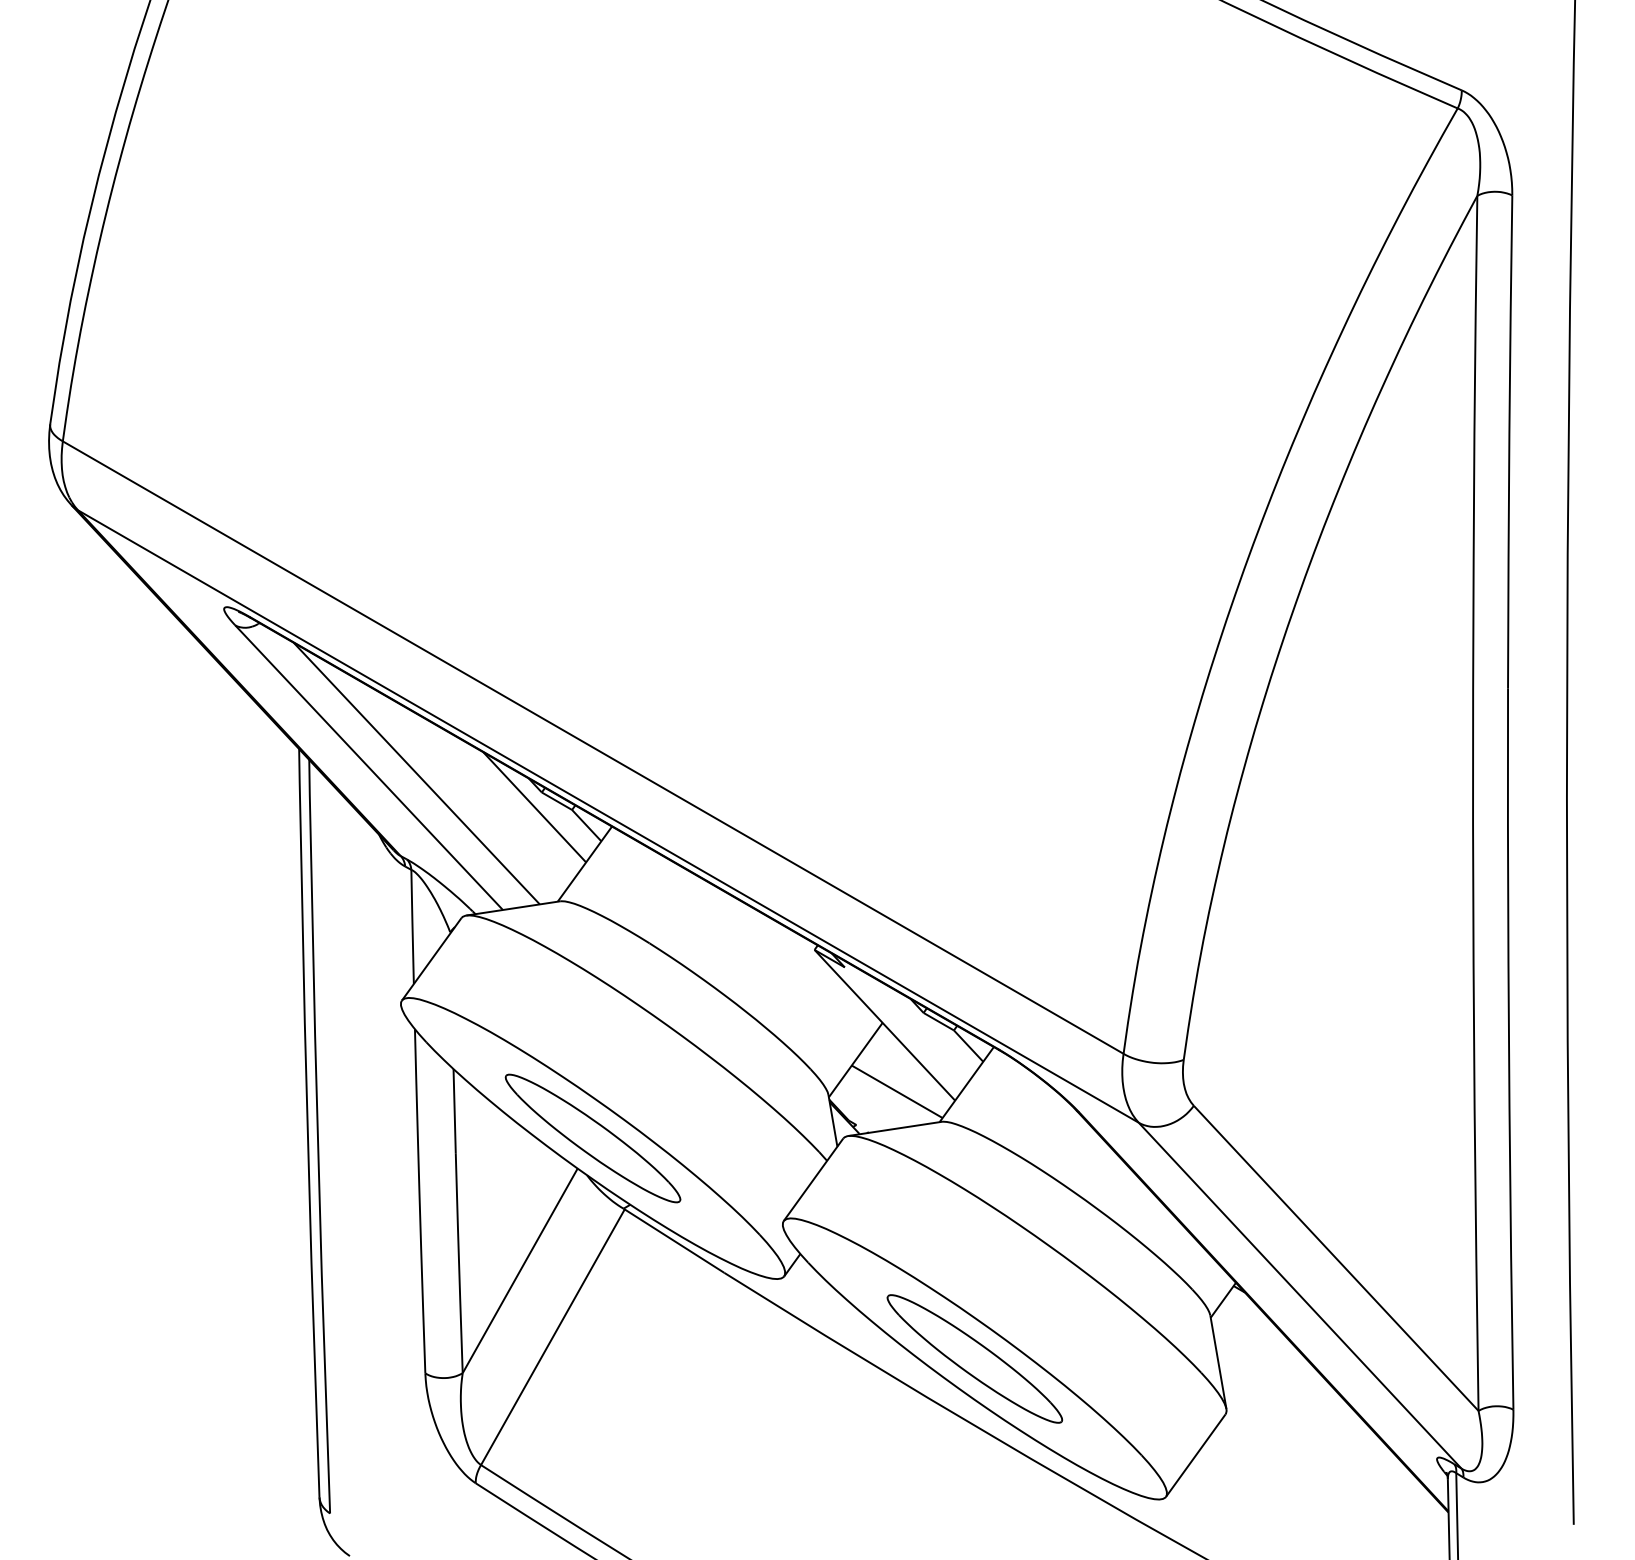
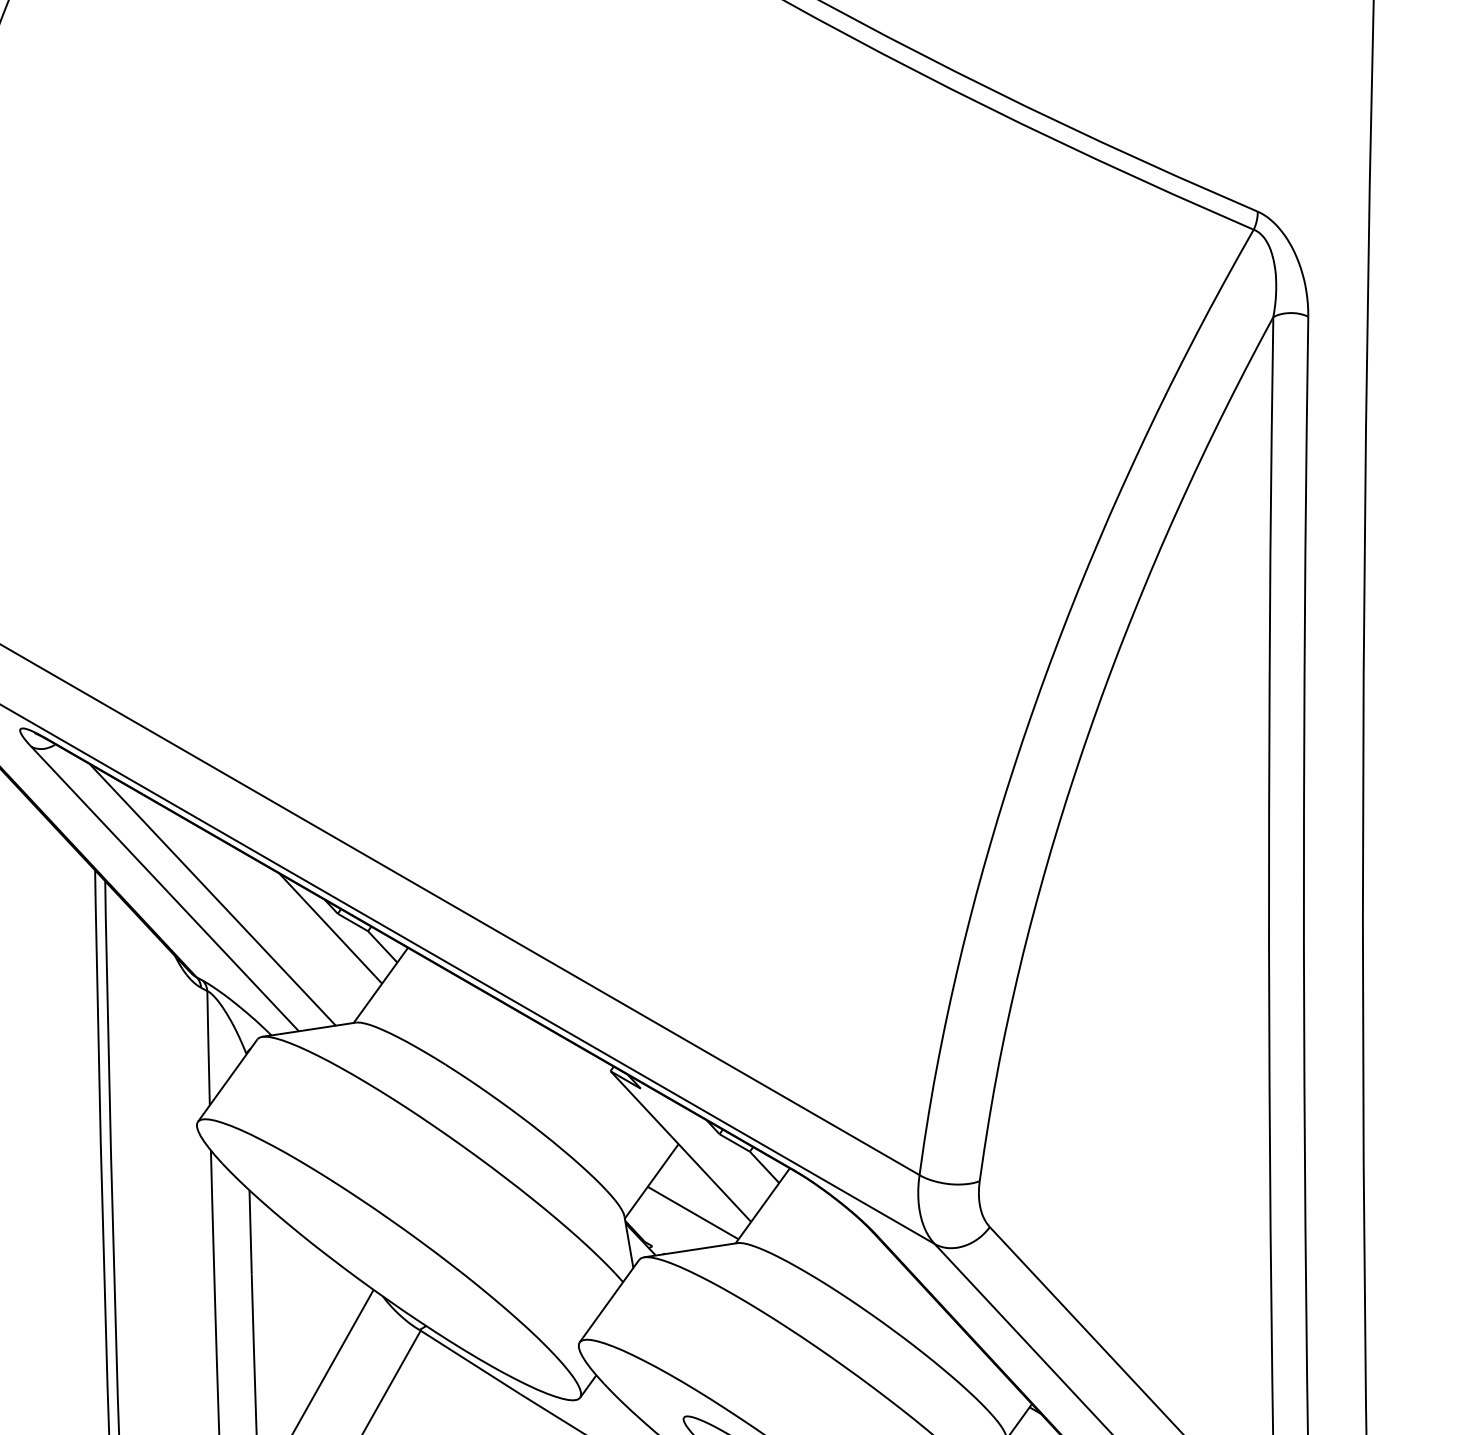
part: (592, 1138) -> (388, 1259), removed

